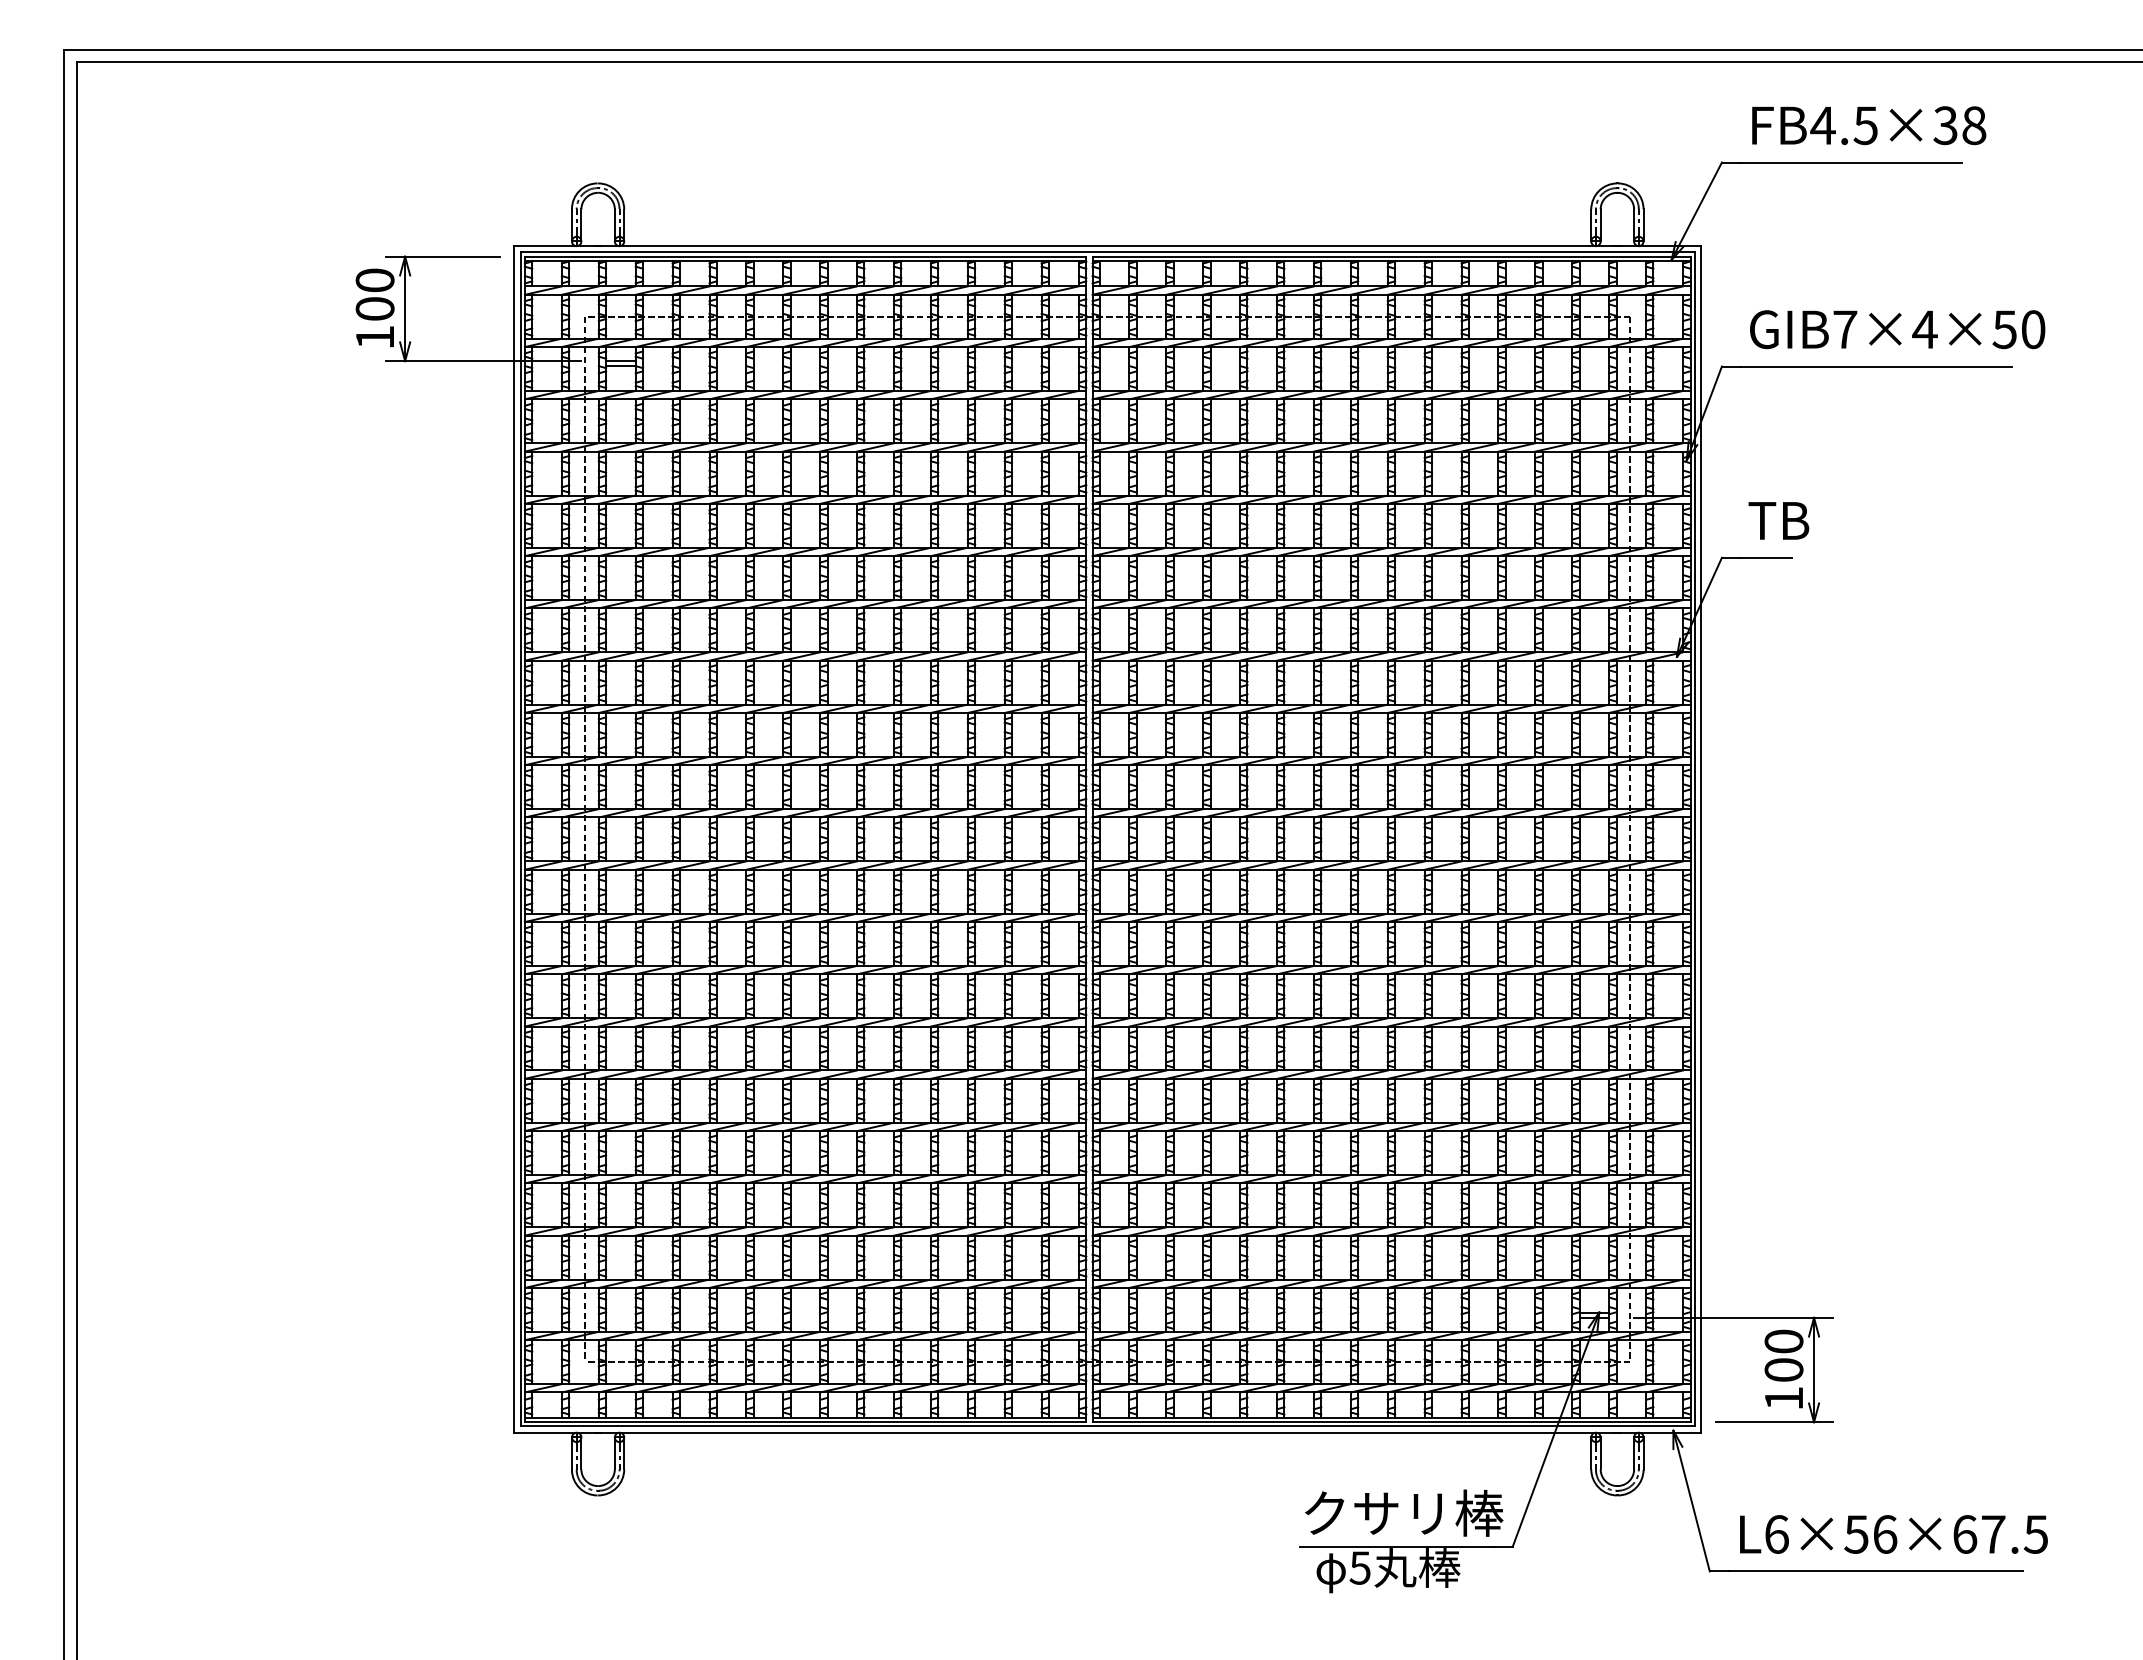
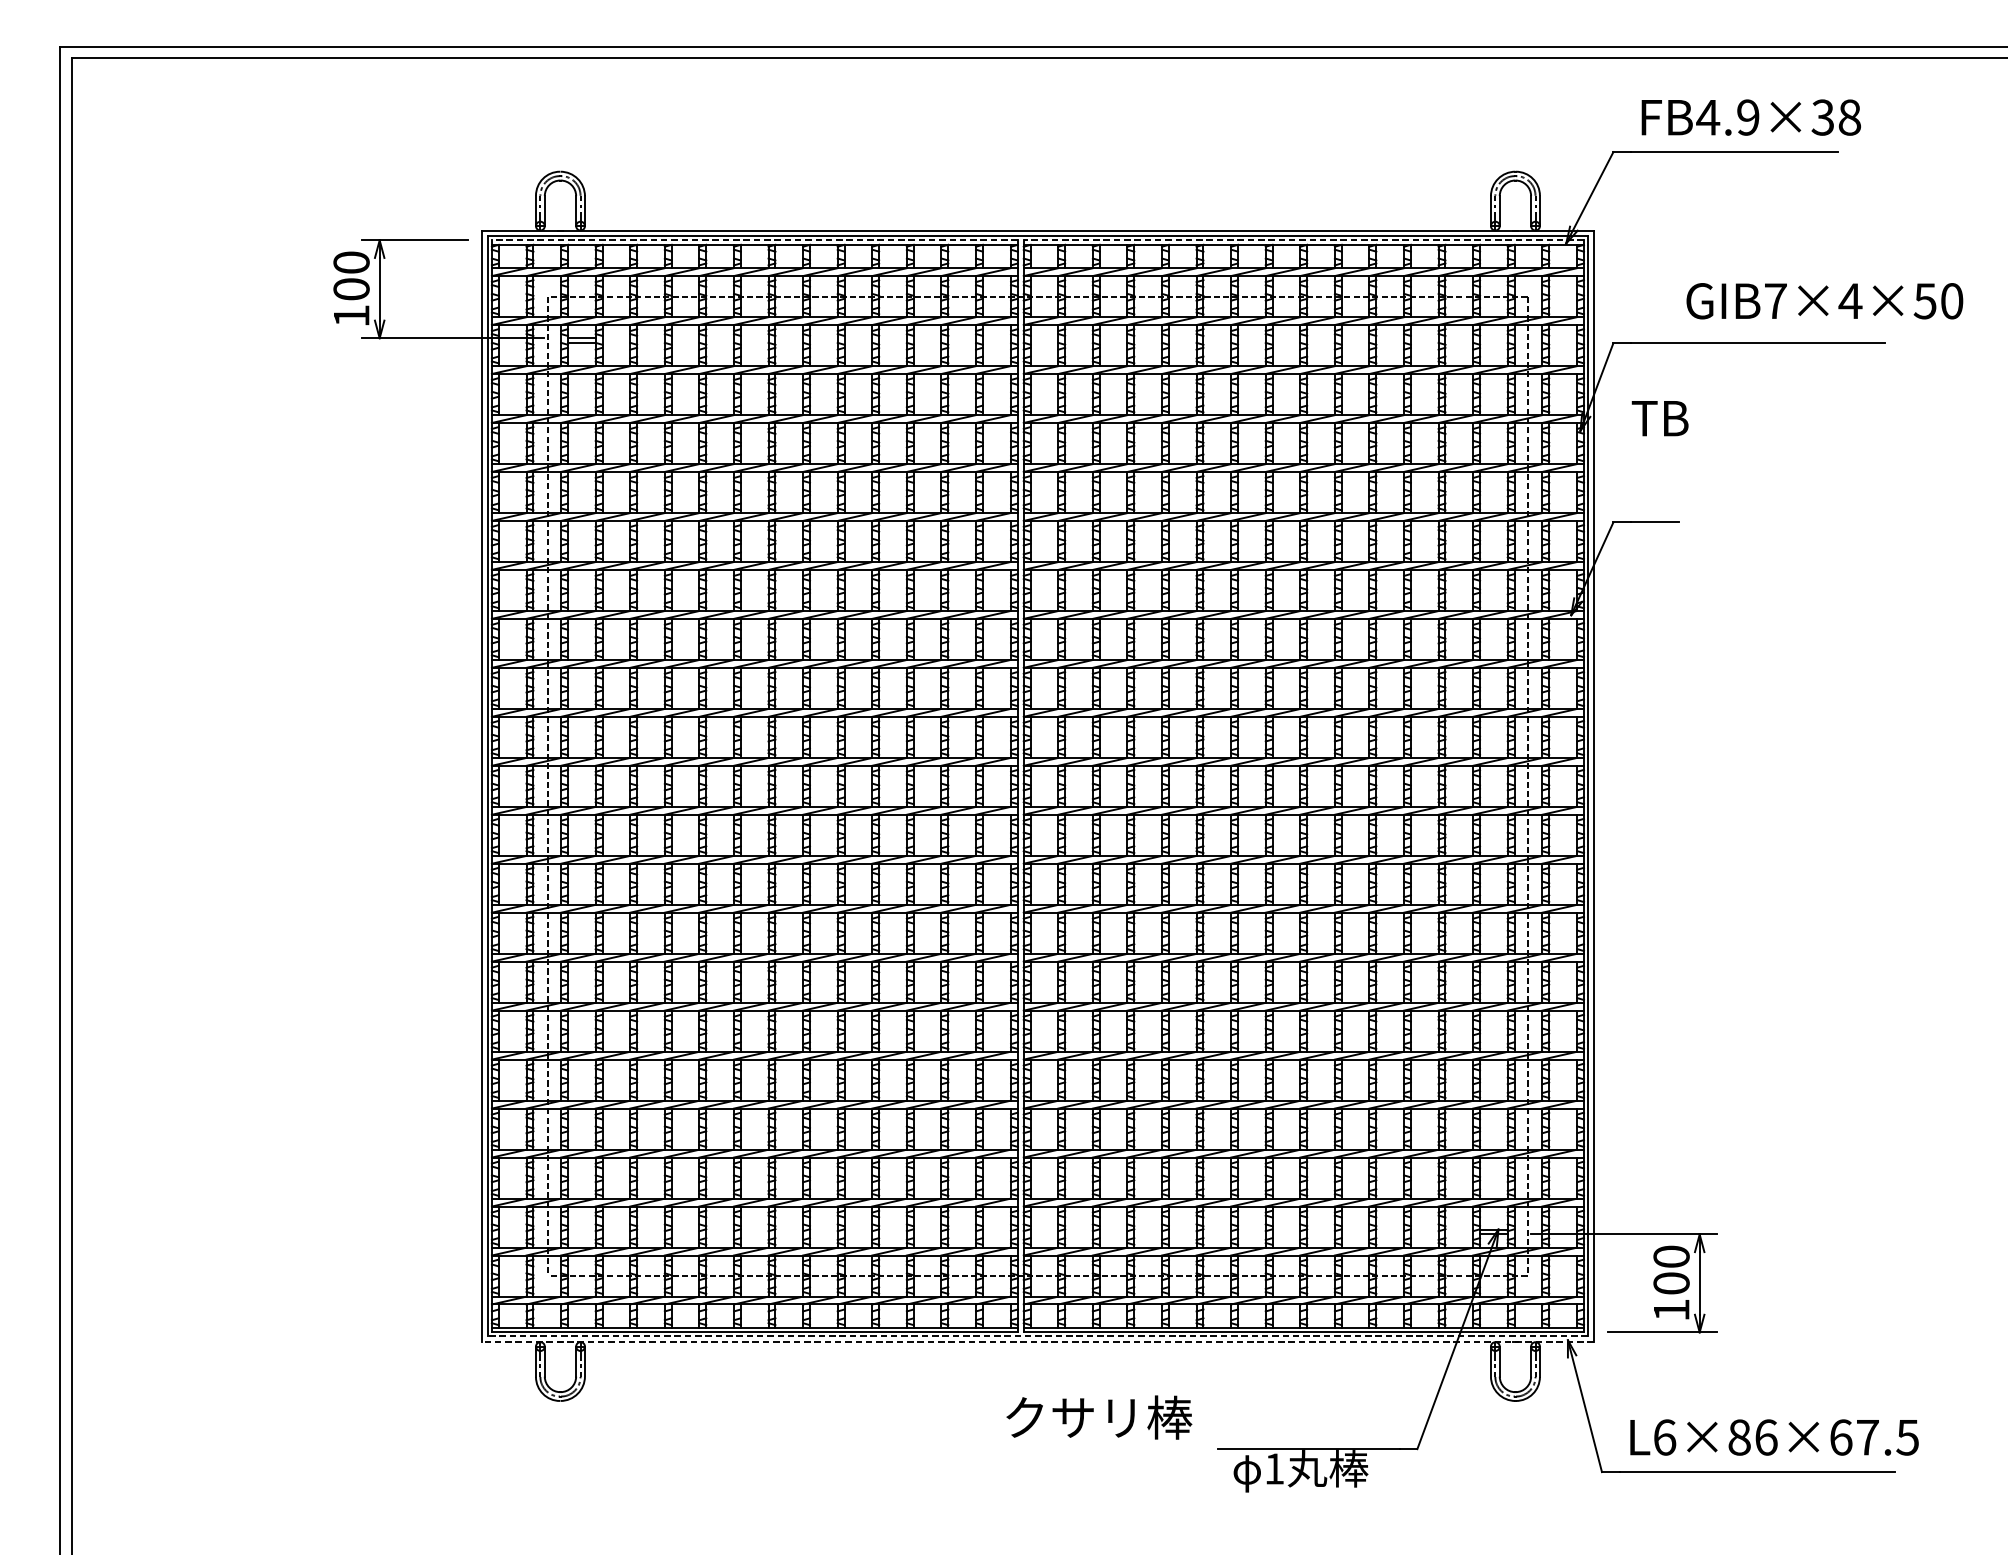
text: (1865, 125) -> (1747, 117), FB4.5×38 -> FB4.9×38
line: (805, 256) -> (754, 240), solid -> dashed
line: (1391, 256) -> (1303, 240), solid -> dashed
text: (1897, 329) -> (1824, 301), moved
text: (1778, 520) -> (1659, 418), moved
line: (1107, 1426) -> (1037, 1336), solid -> dashed
line: (1107, 1432) -> (1037, 1341), solid -> dashed
text: (1404, 1512) -> (1099, 1416), moved
text: (1856, 1534) -> (1739, 1437), L6×56×67.5 -> L6×86×67.5
text: (1359, 1567) -> (1273, 1468), 5 -> 1

